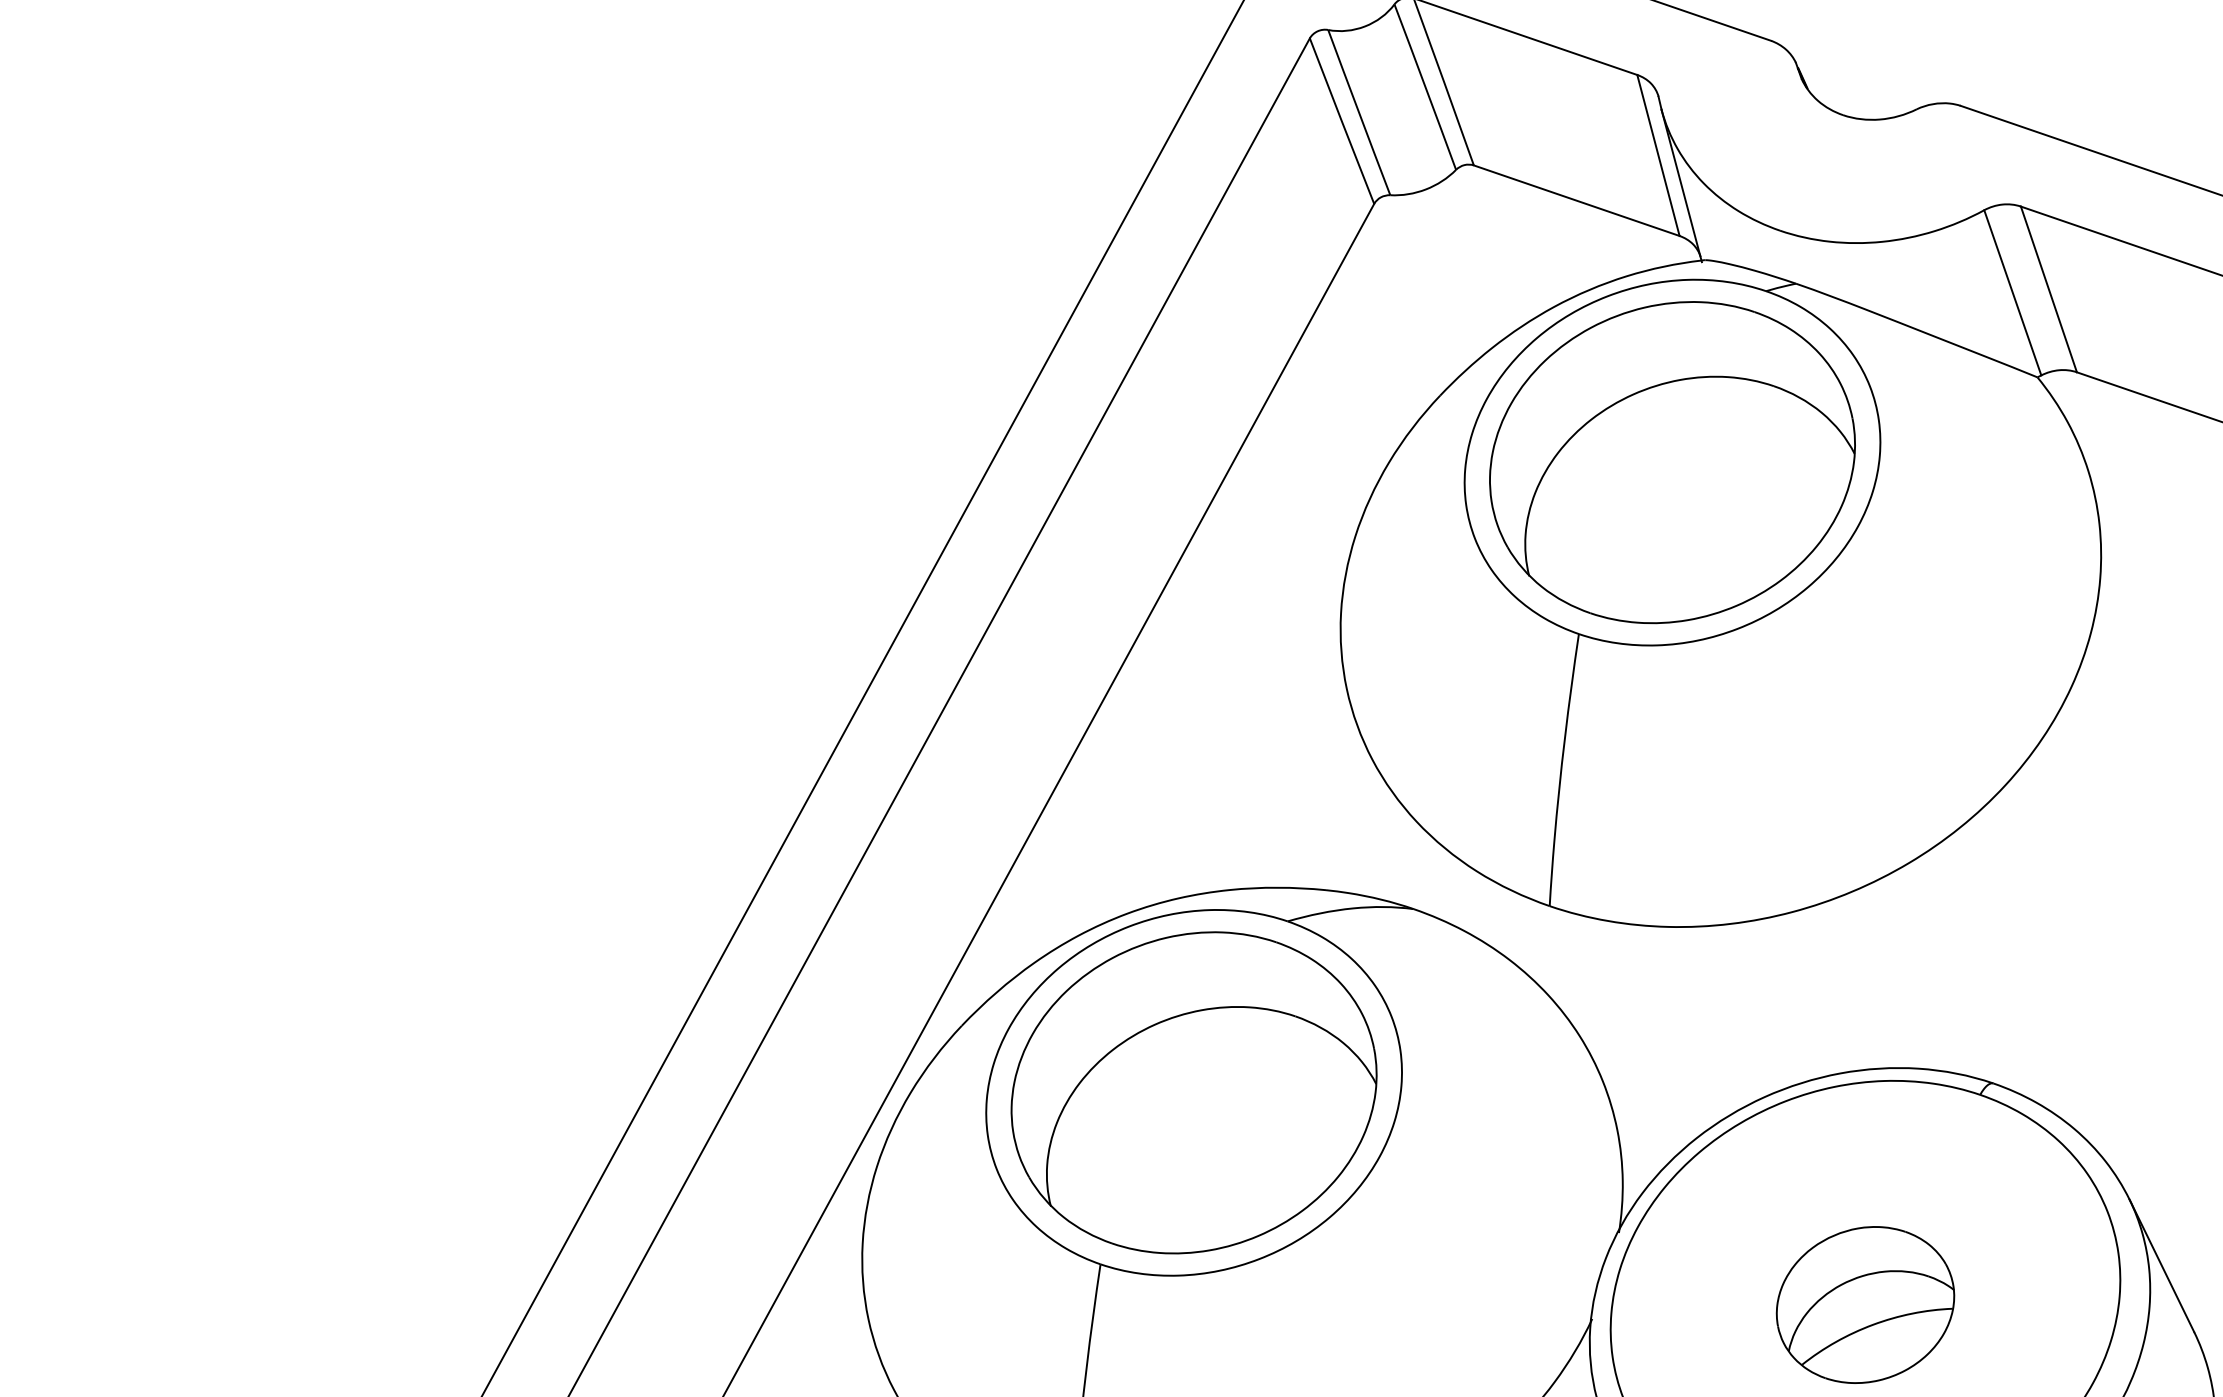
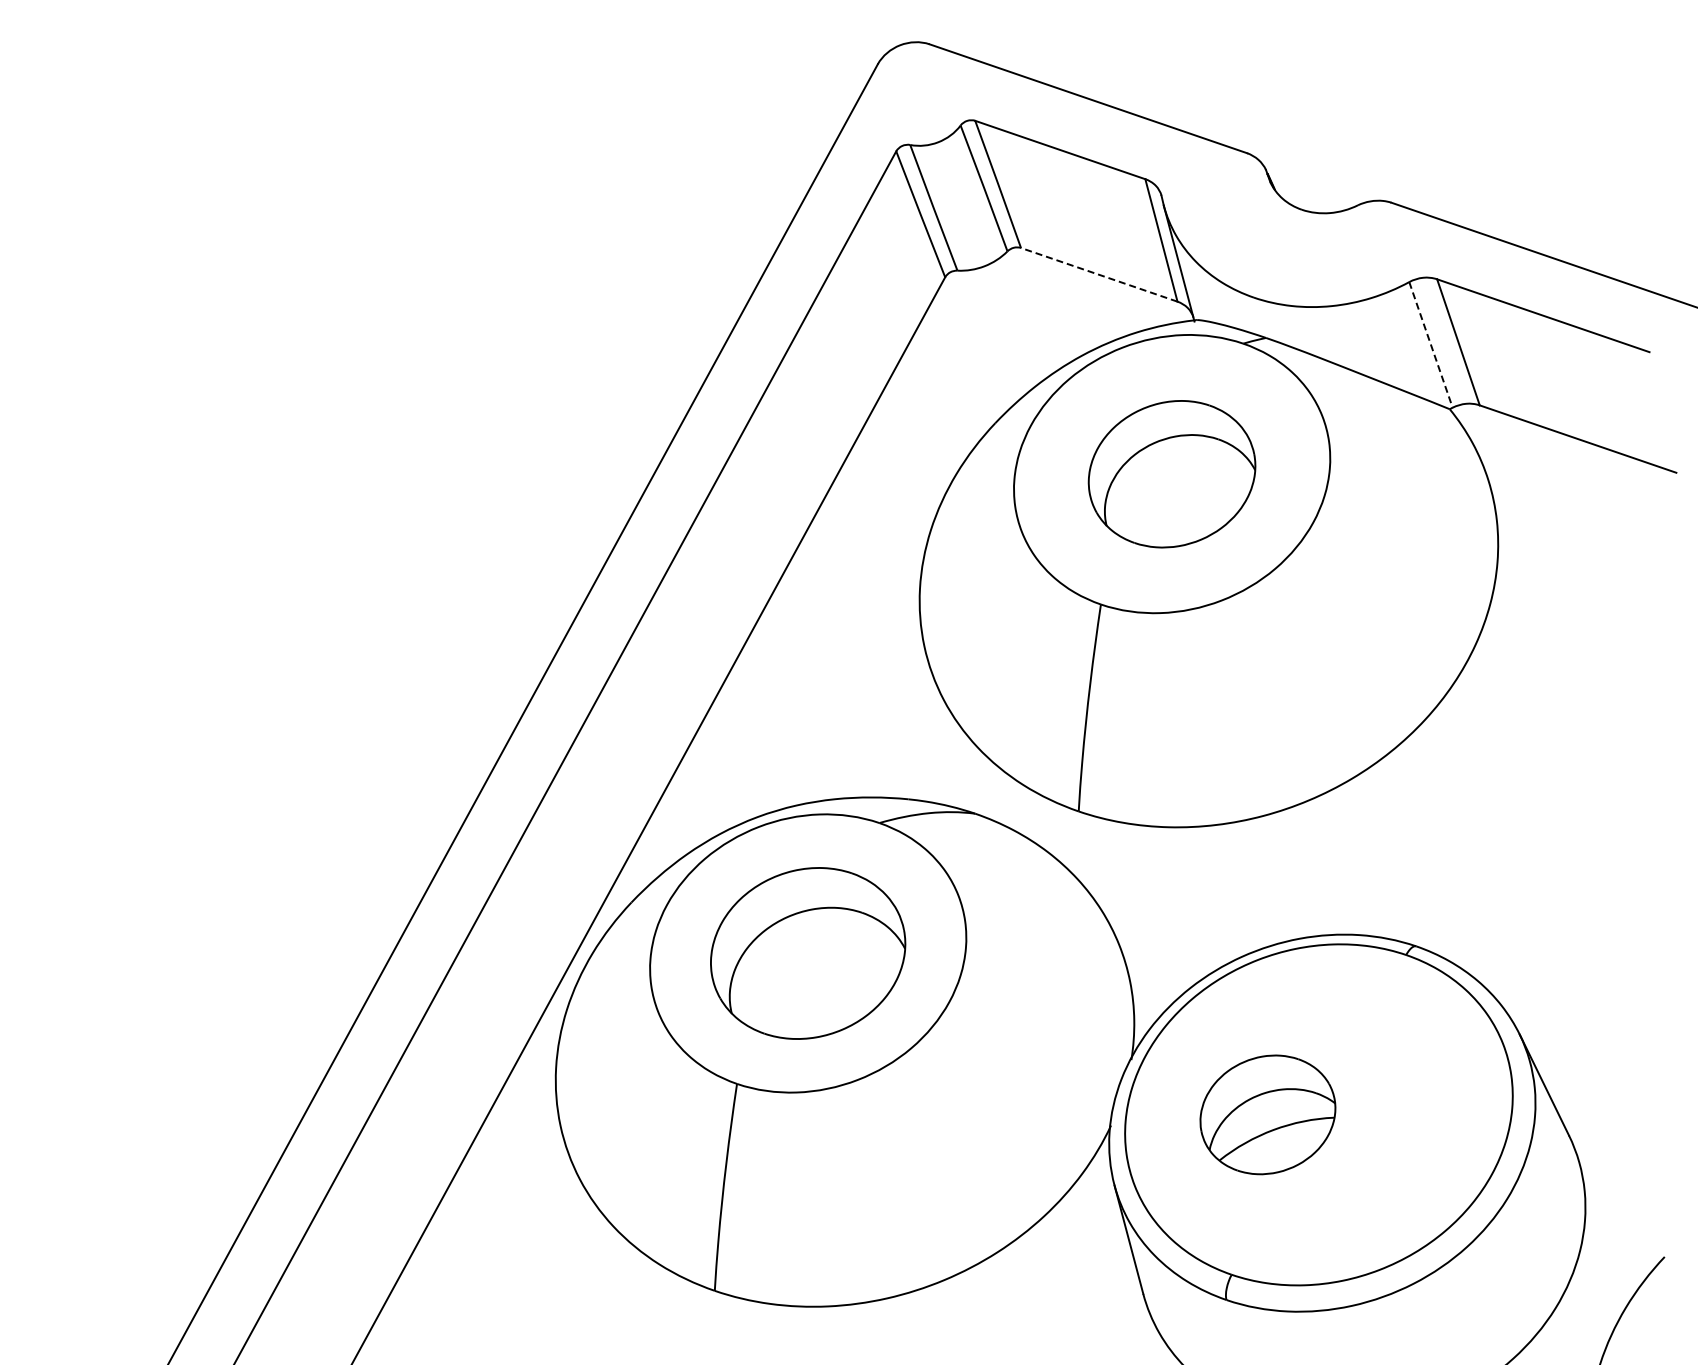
line: (1577, 200) -> (1099, 274), solid -> dashed
line: (2013, 293) -> (1431, 345), solid -> dashed
part: (1671, 463) -> (1171, 474), size x0.6
part: (1193, 1092) -> (807, 953), size x0.7
part: (1864, 1304) -> (1267, 1114), moved

